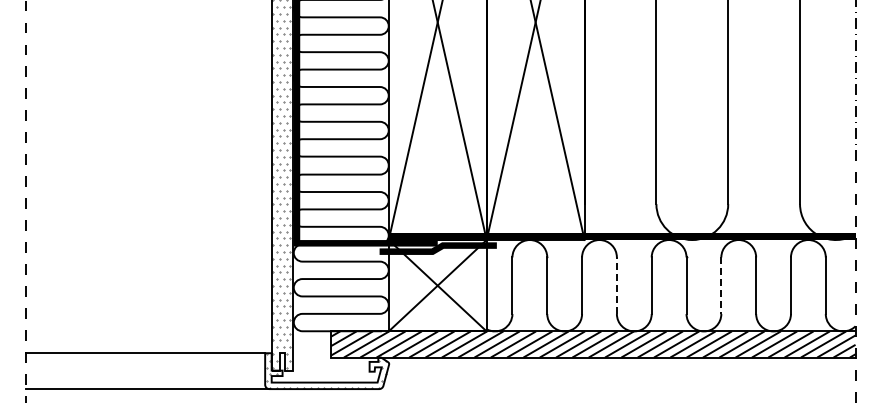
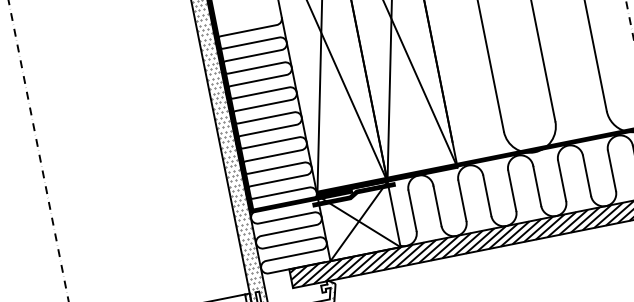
line: (616, 285) -> (487, 195), dashed -> solid
line: (721, 286) -> (562, 181), dashed -> solid

